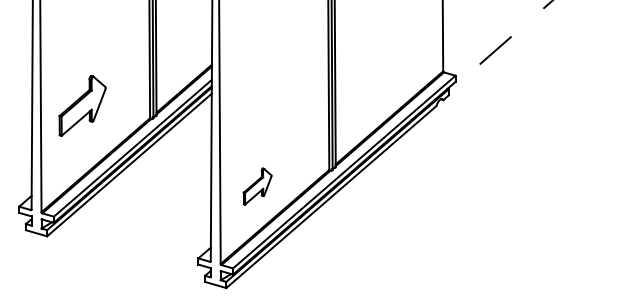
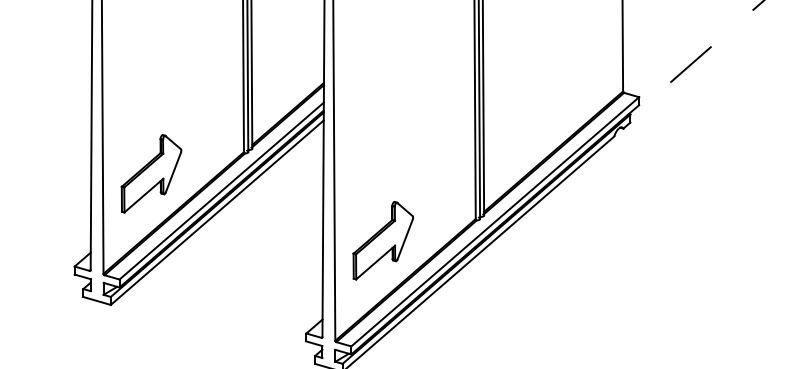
part: (82, 105) -> (151, 173), moved
part: (257, 186) -> (382, 240), size x1.67

